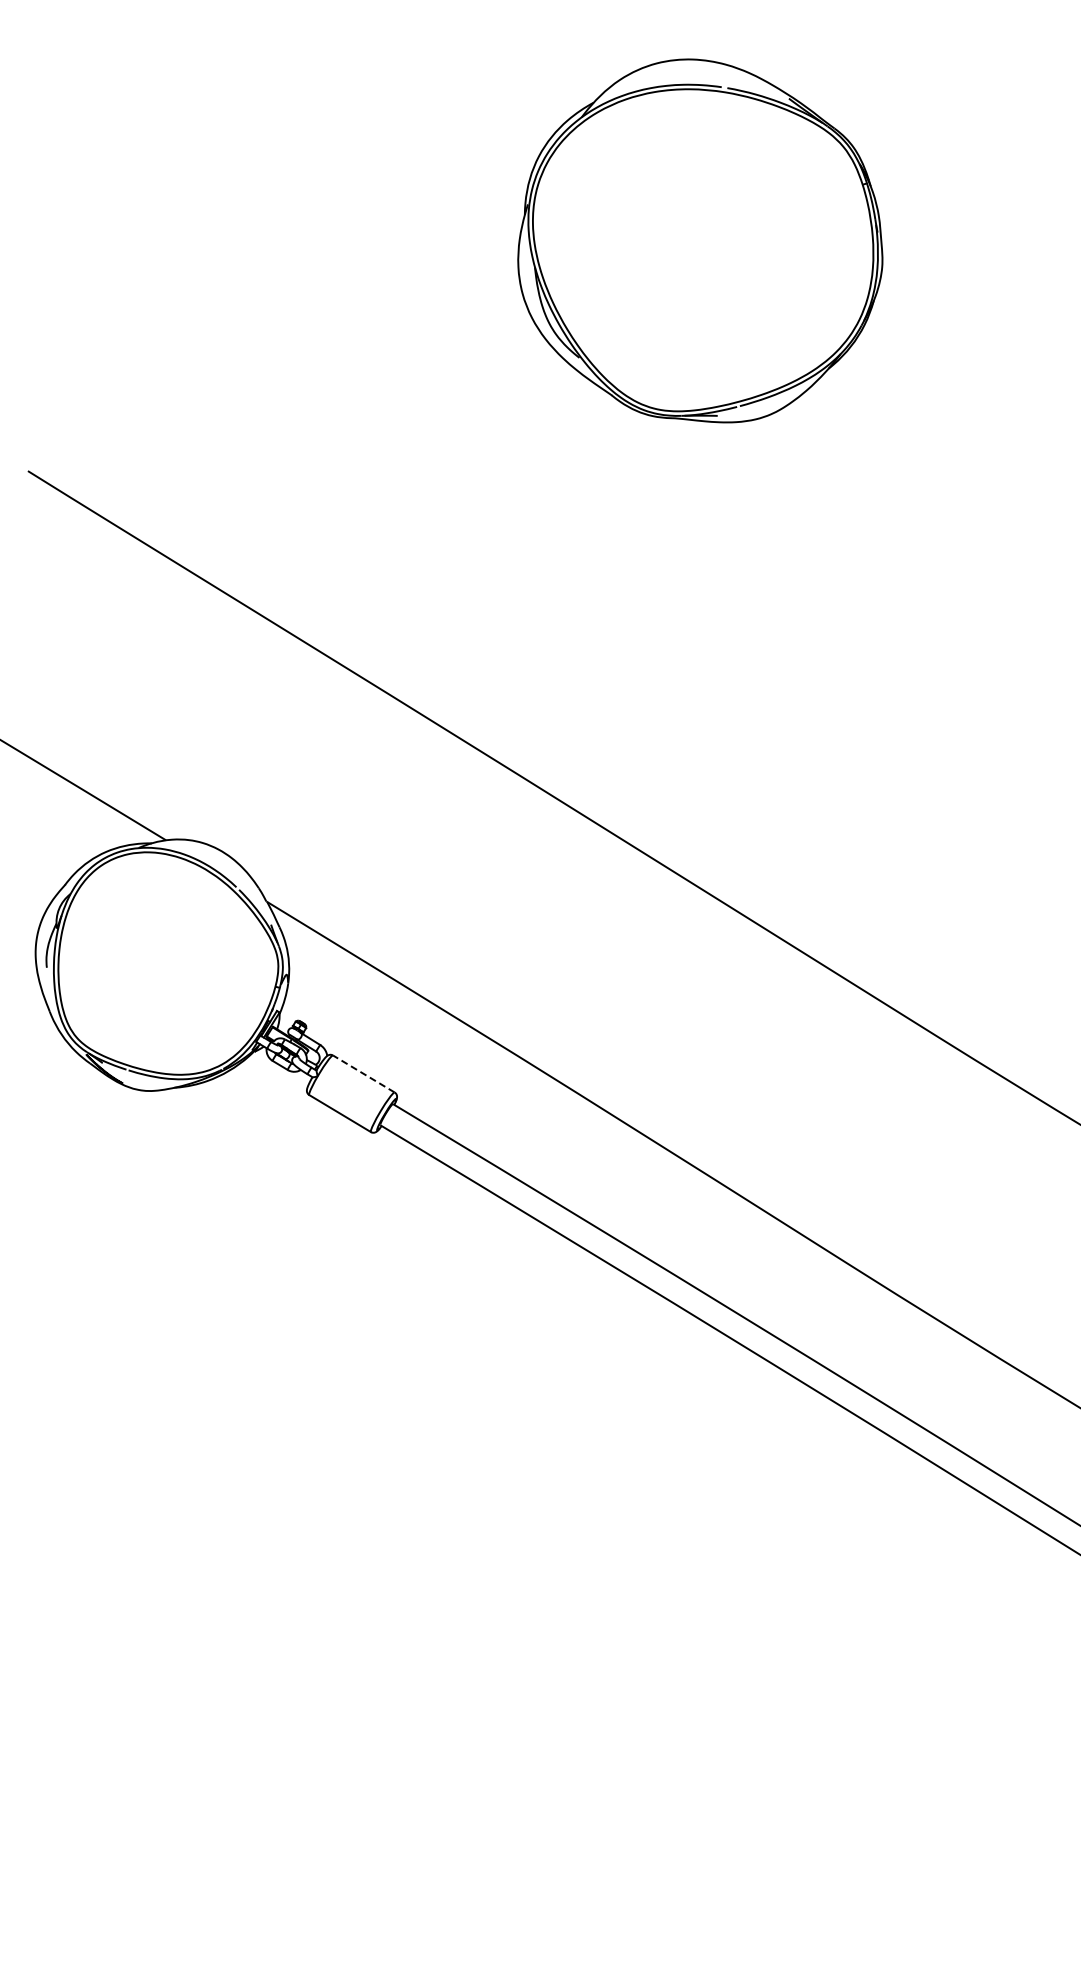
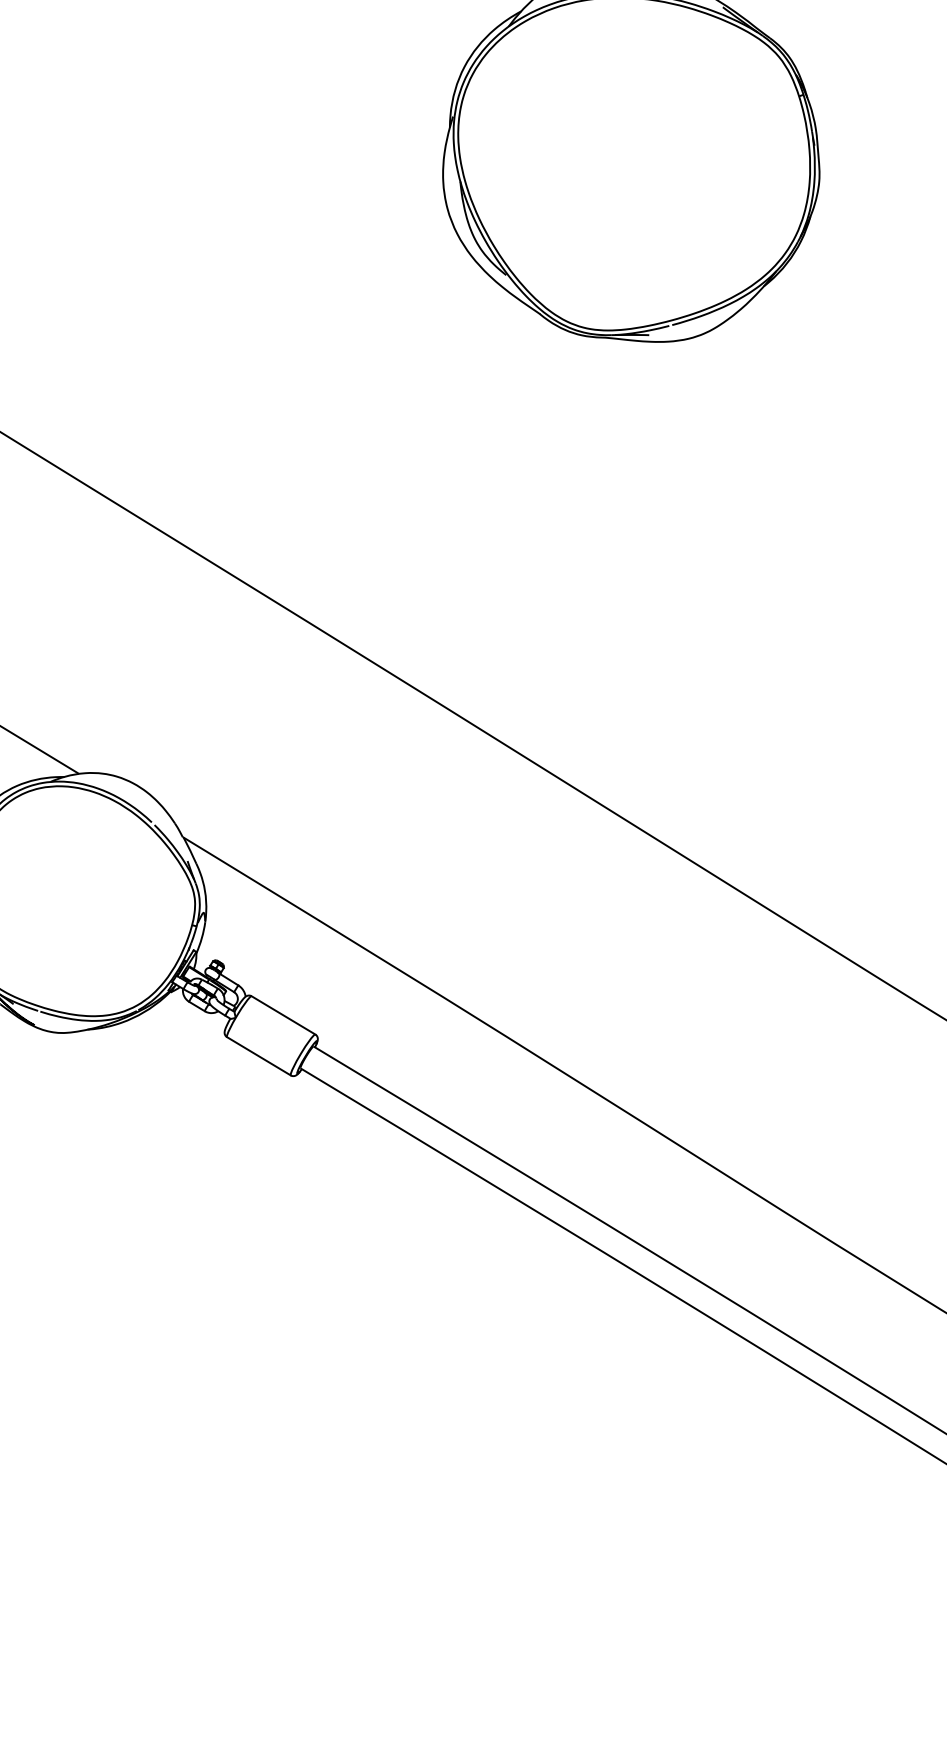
line: (363, 1073) -> (283, 1014), dashed -> solid

